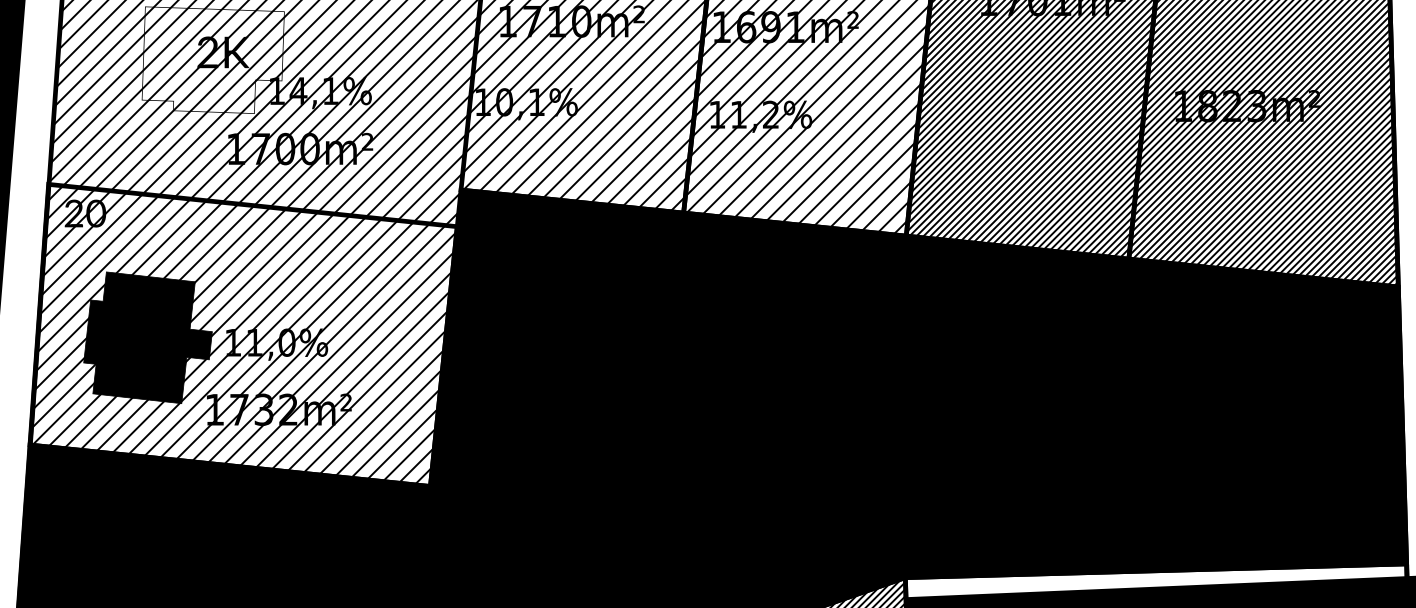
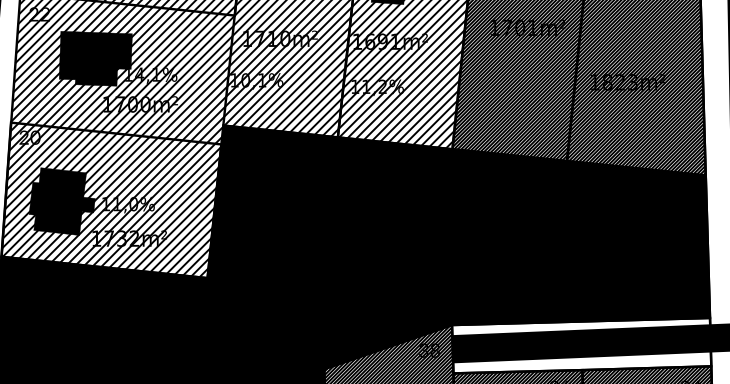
fill: (212, 59) -> (95, 58), added

